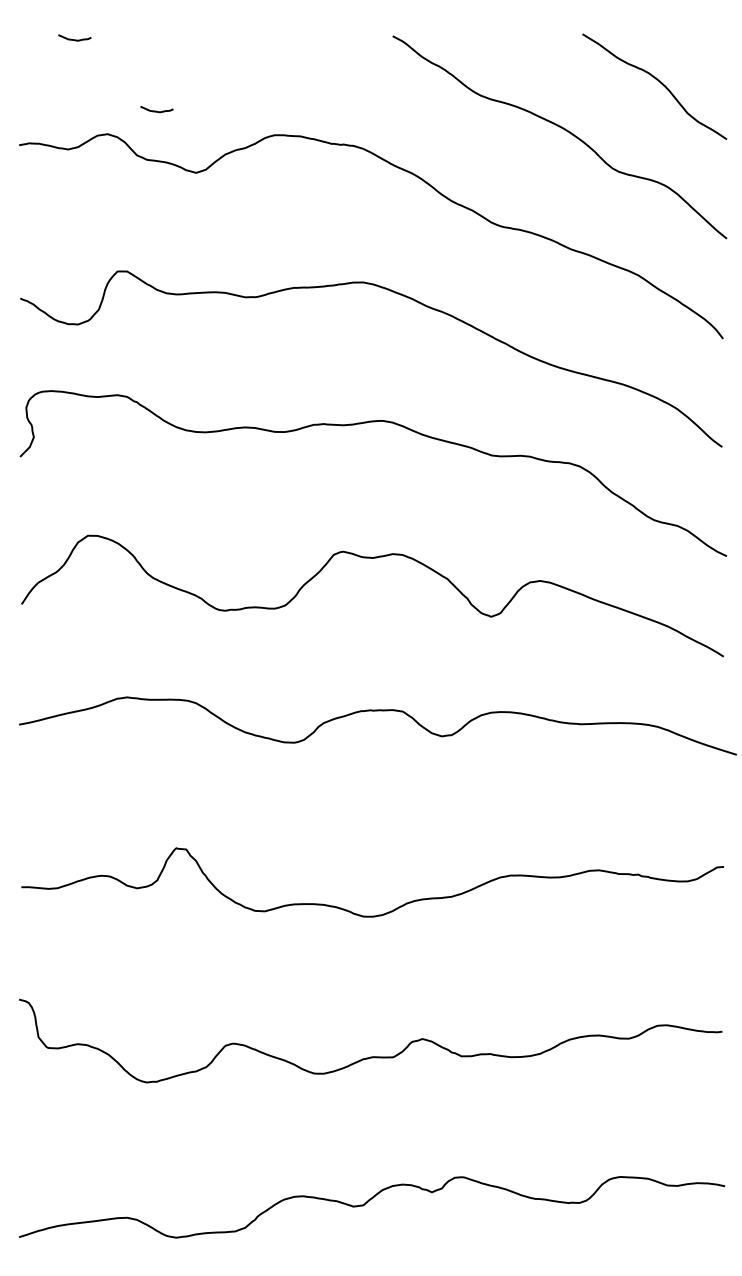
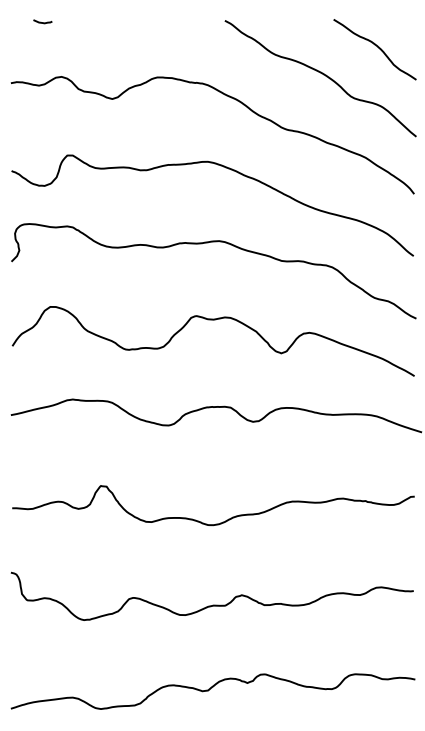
curve: (156, 110) -> (89, 63), removed

